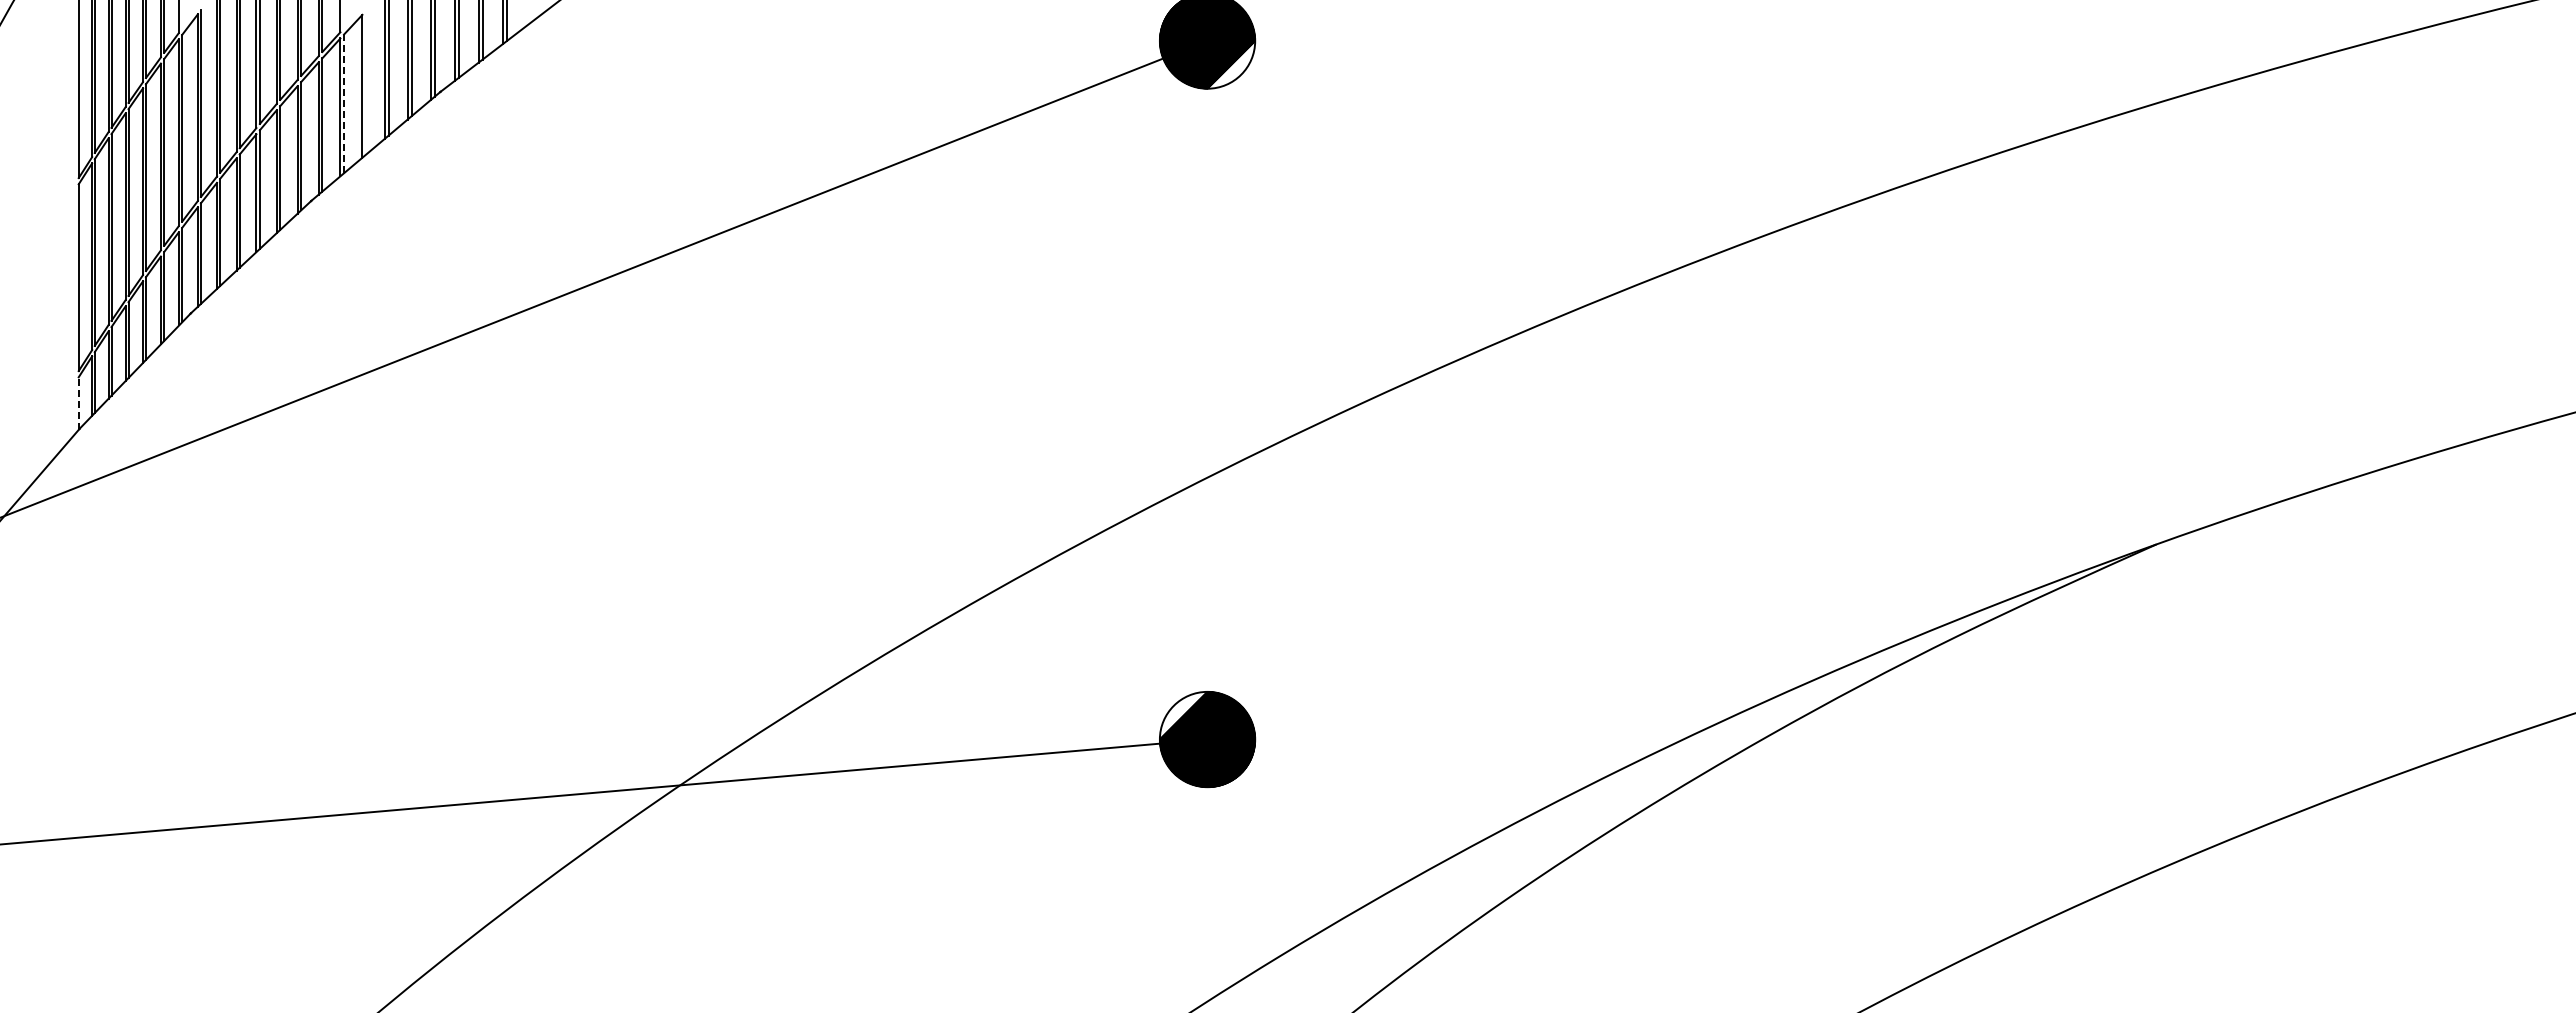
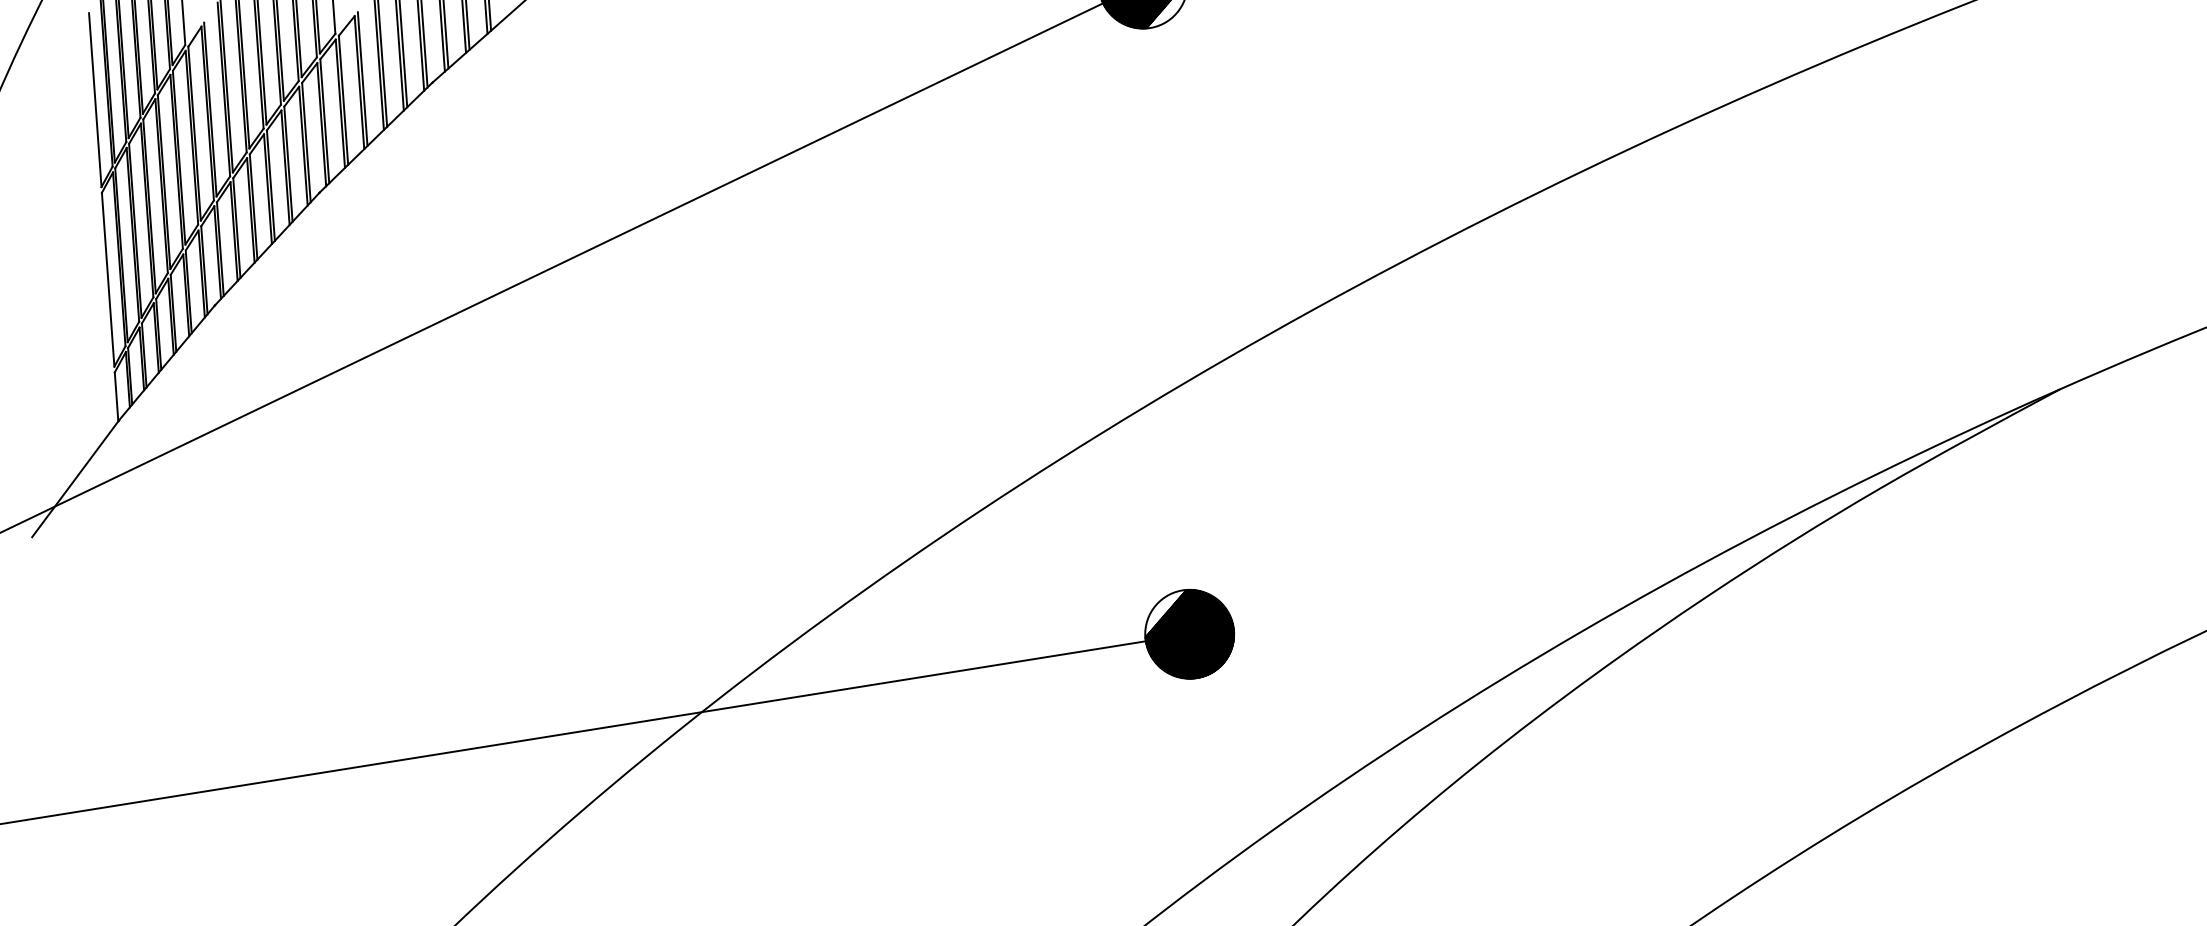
line: (366, 82) -> (363, 78), added
line: (344, 103) -> (343, 99), dashed -> solid
line: (78, 403) -> (116, 396), dashed -> solid

